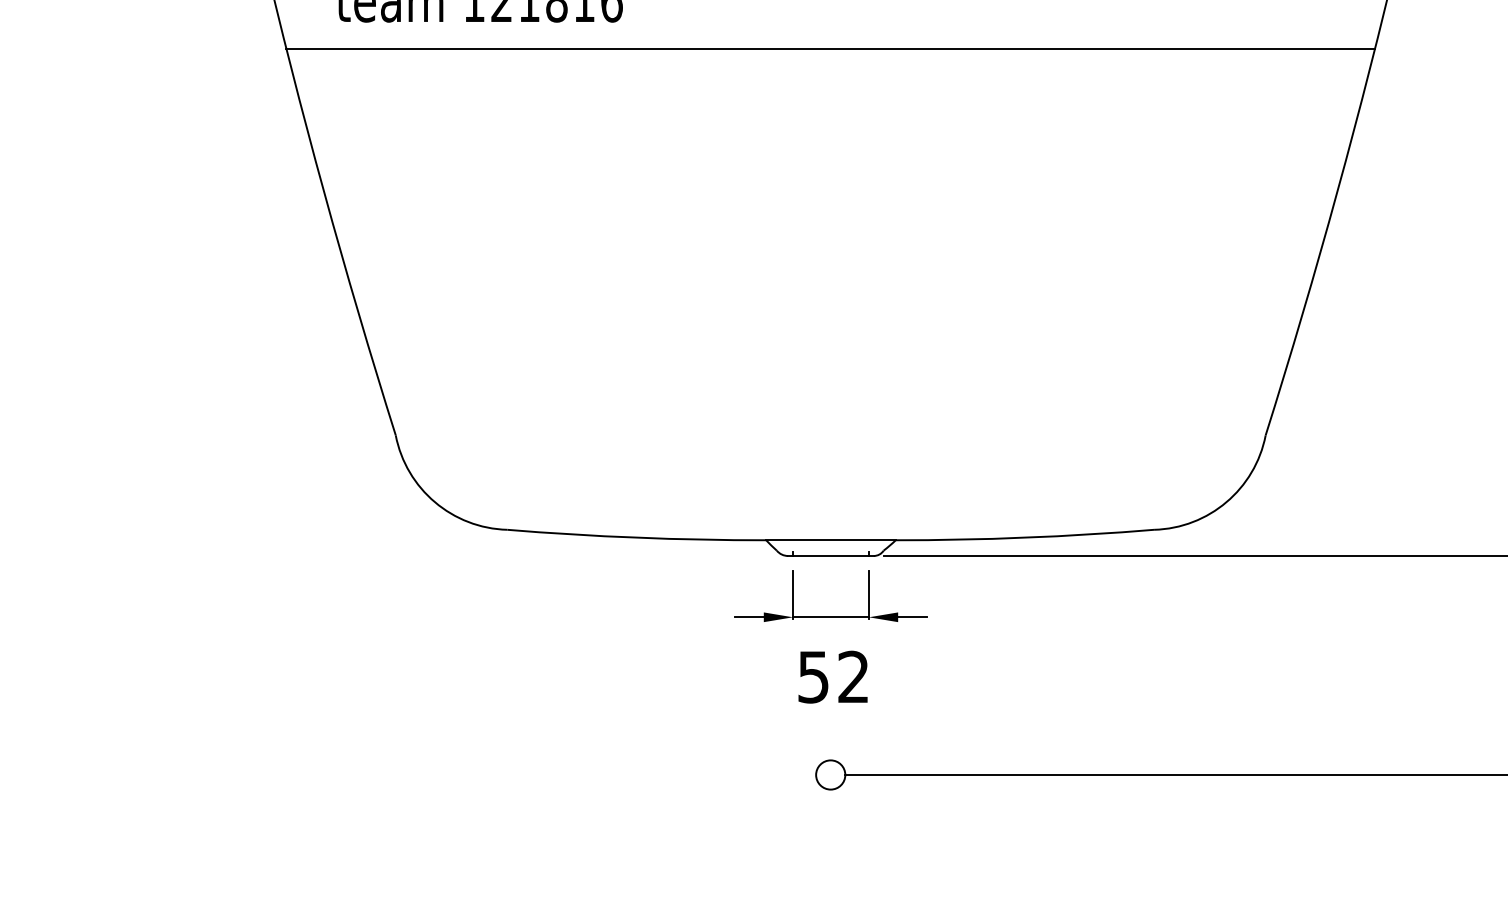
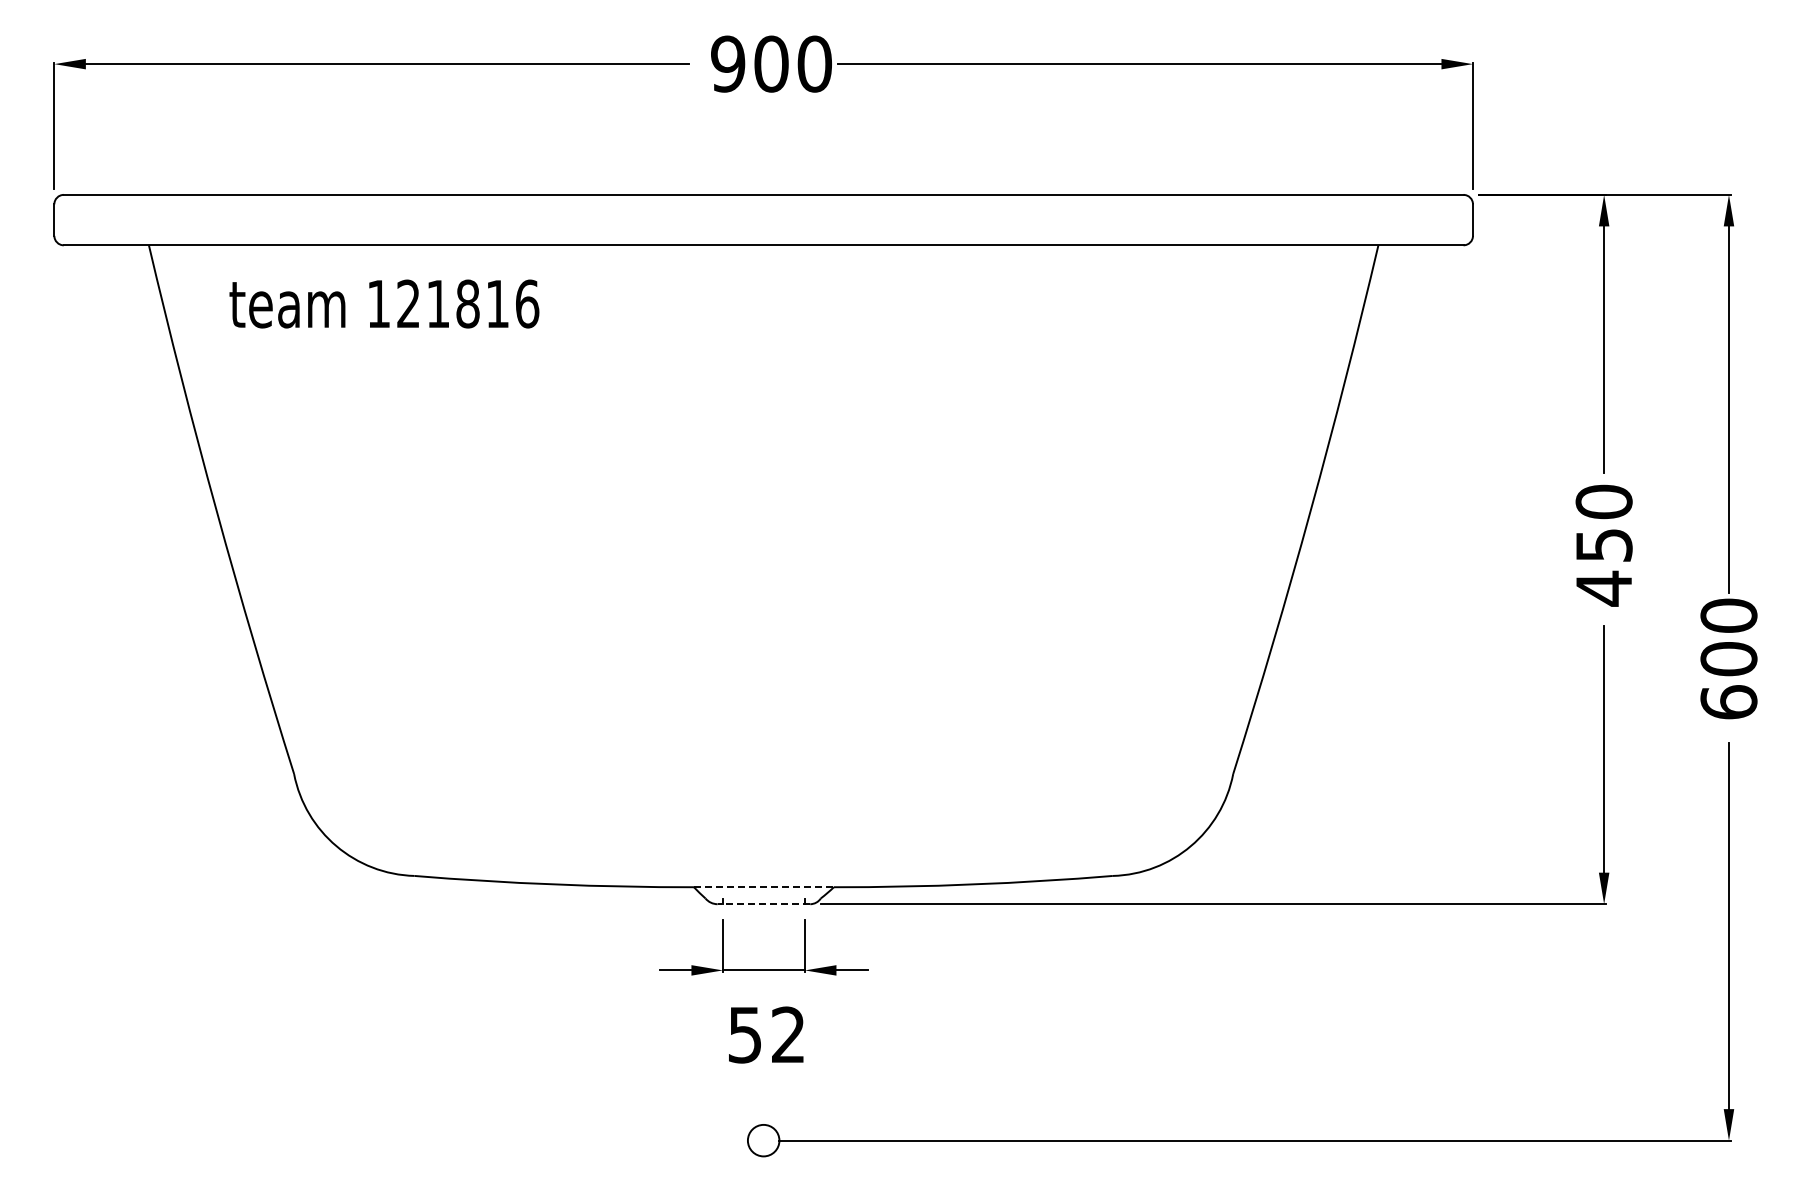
line: (830, 48) -> (763, 356), removed
line: (830, 540) -> (763, 887), solid -> dashed
line: (830, 556) -> (763, 904), solid -> dashed

